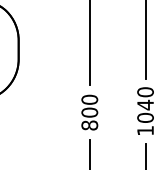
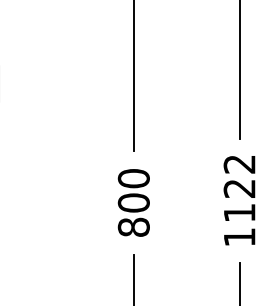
text: (145, 104) -> (239, 187), 1040 -> 1122

